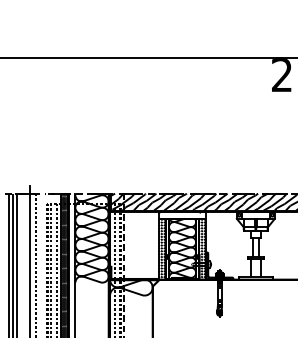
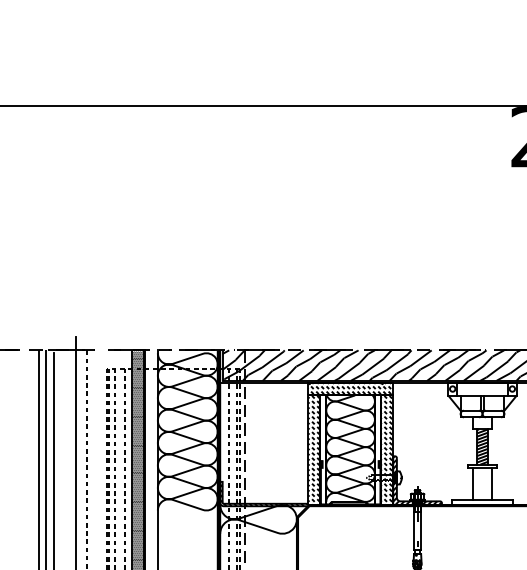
hatch: (181, 214) -> (348, 387), added
hatch: (255, 247) -> (481, 447), added

